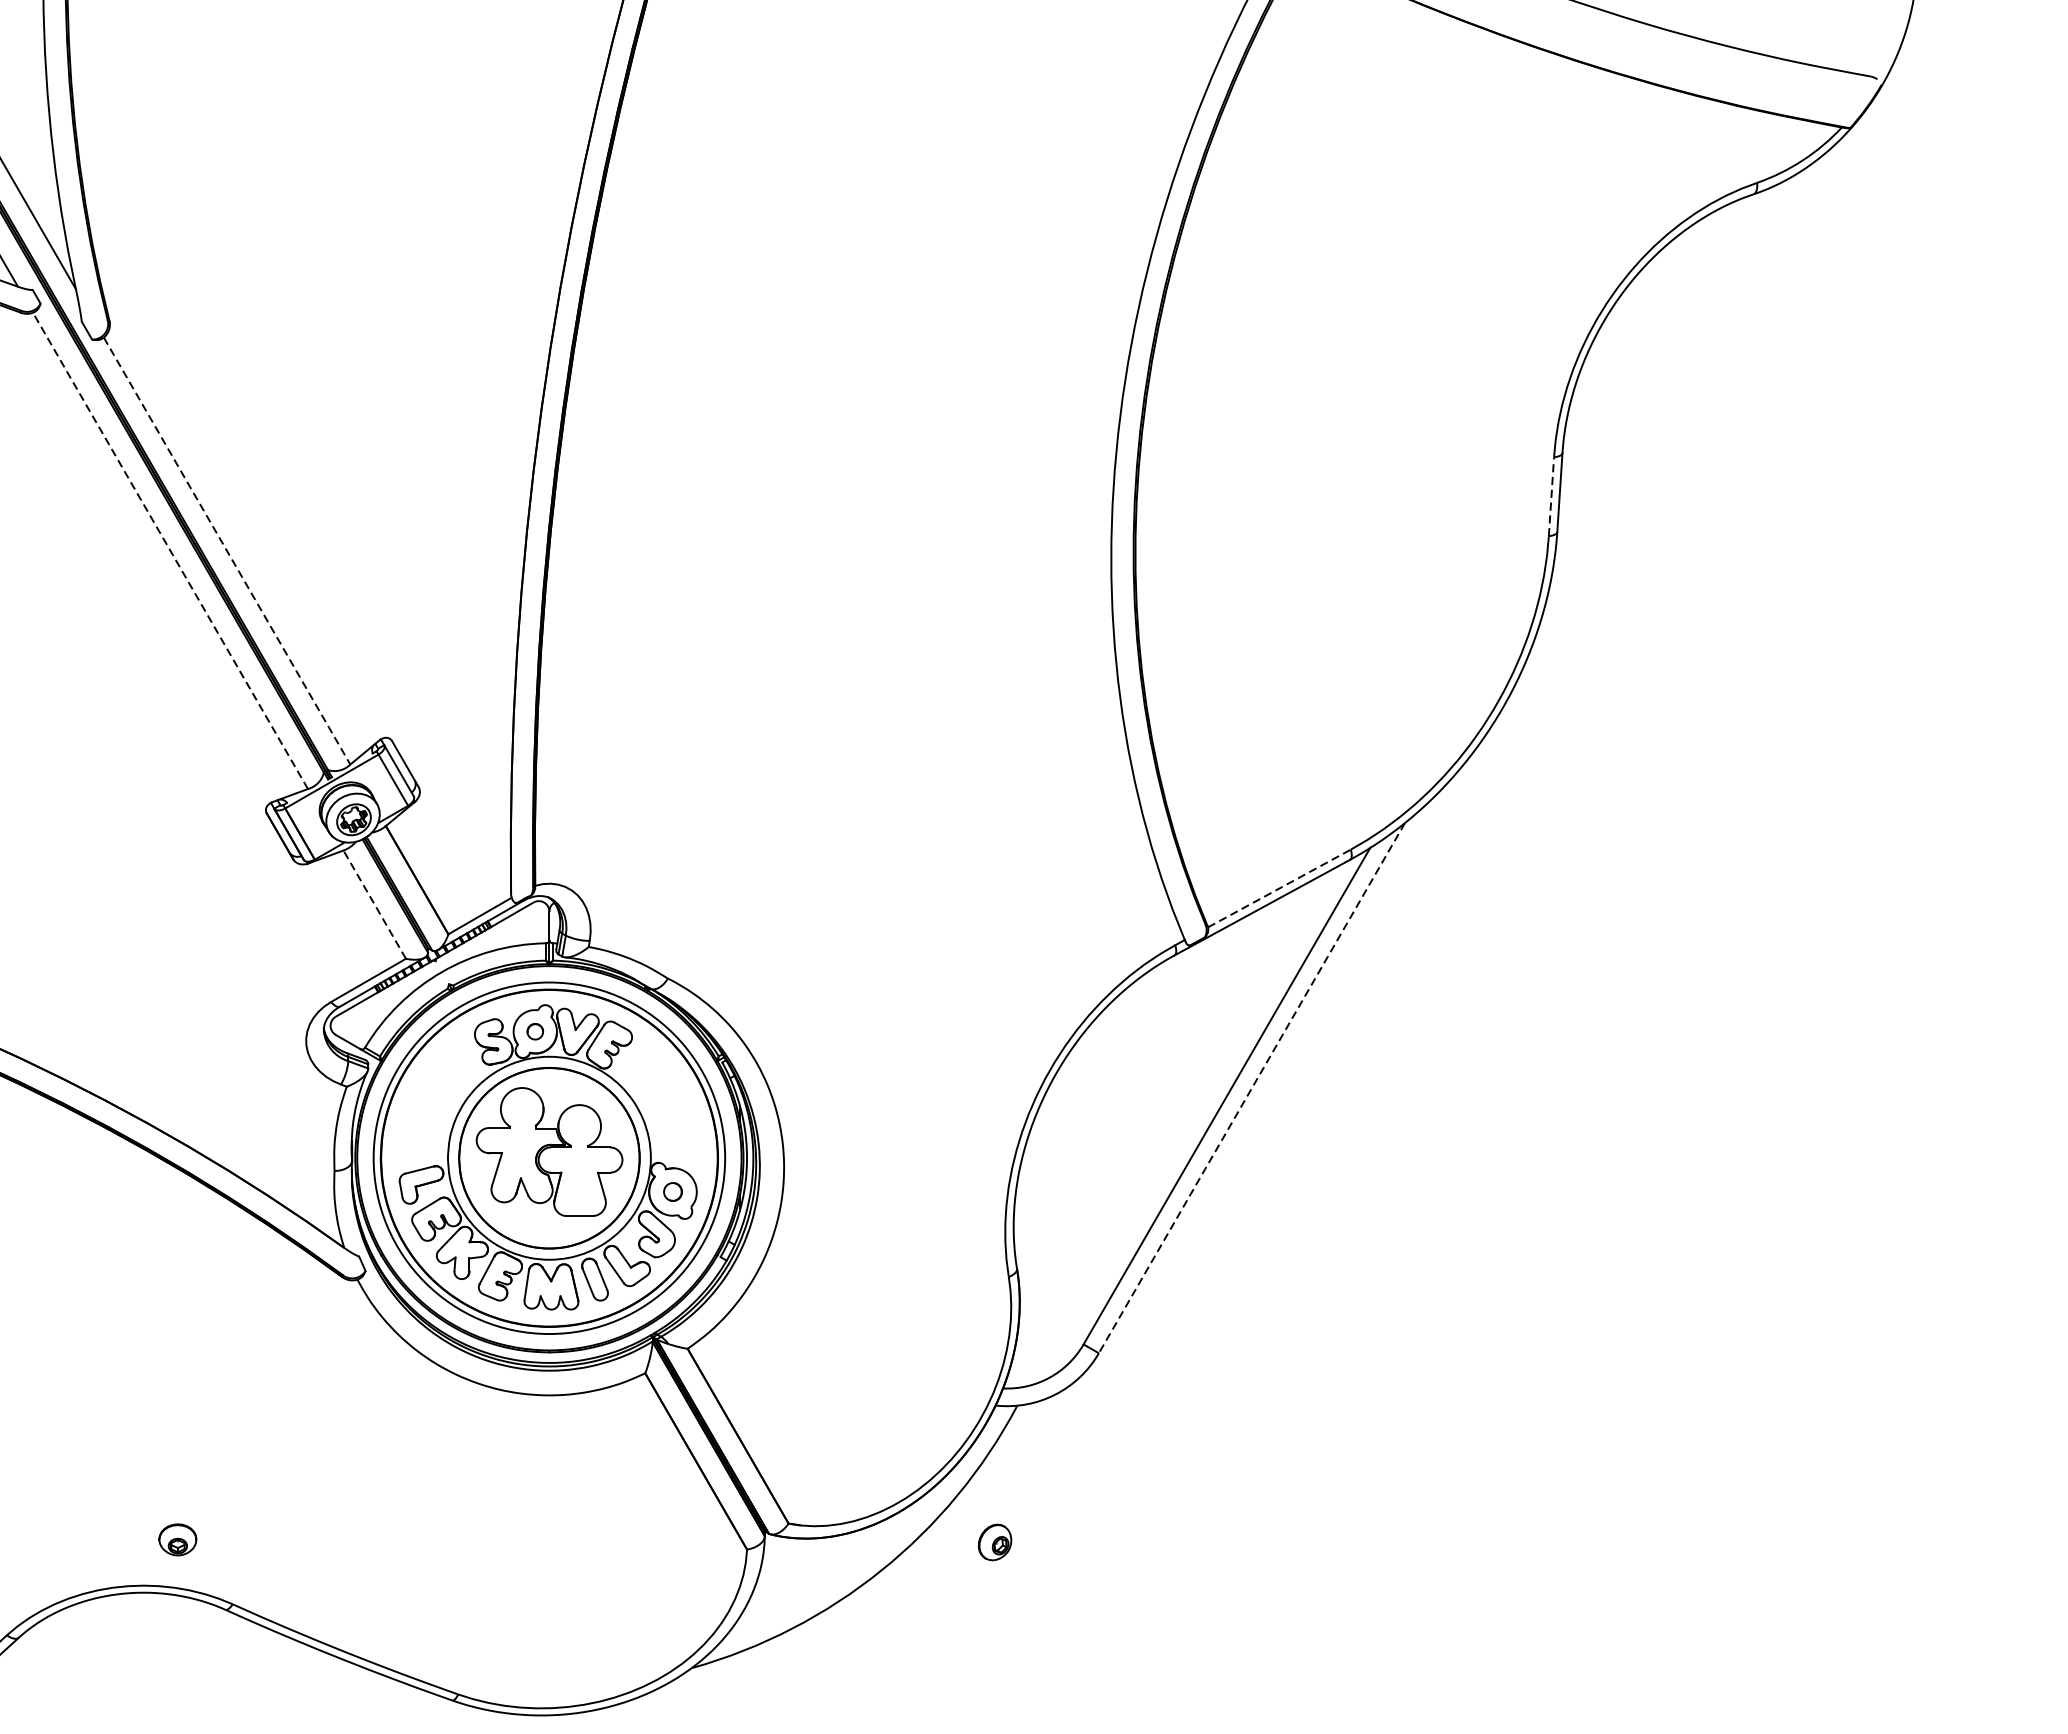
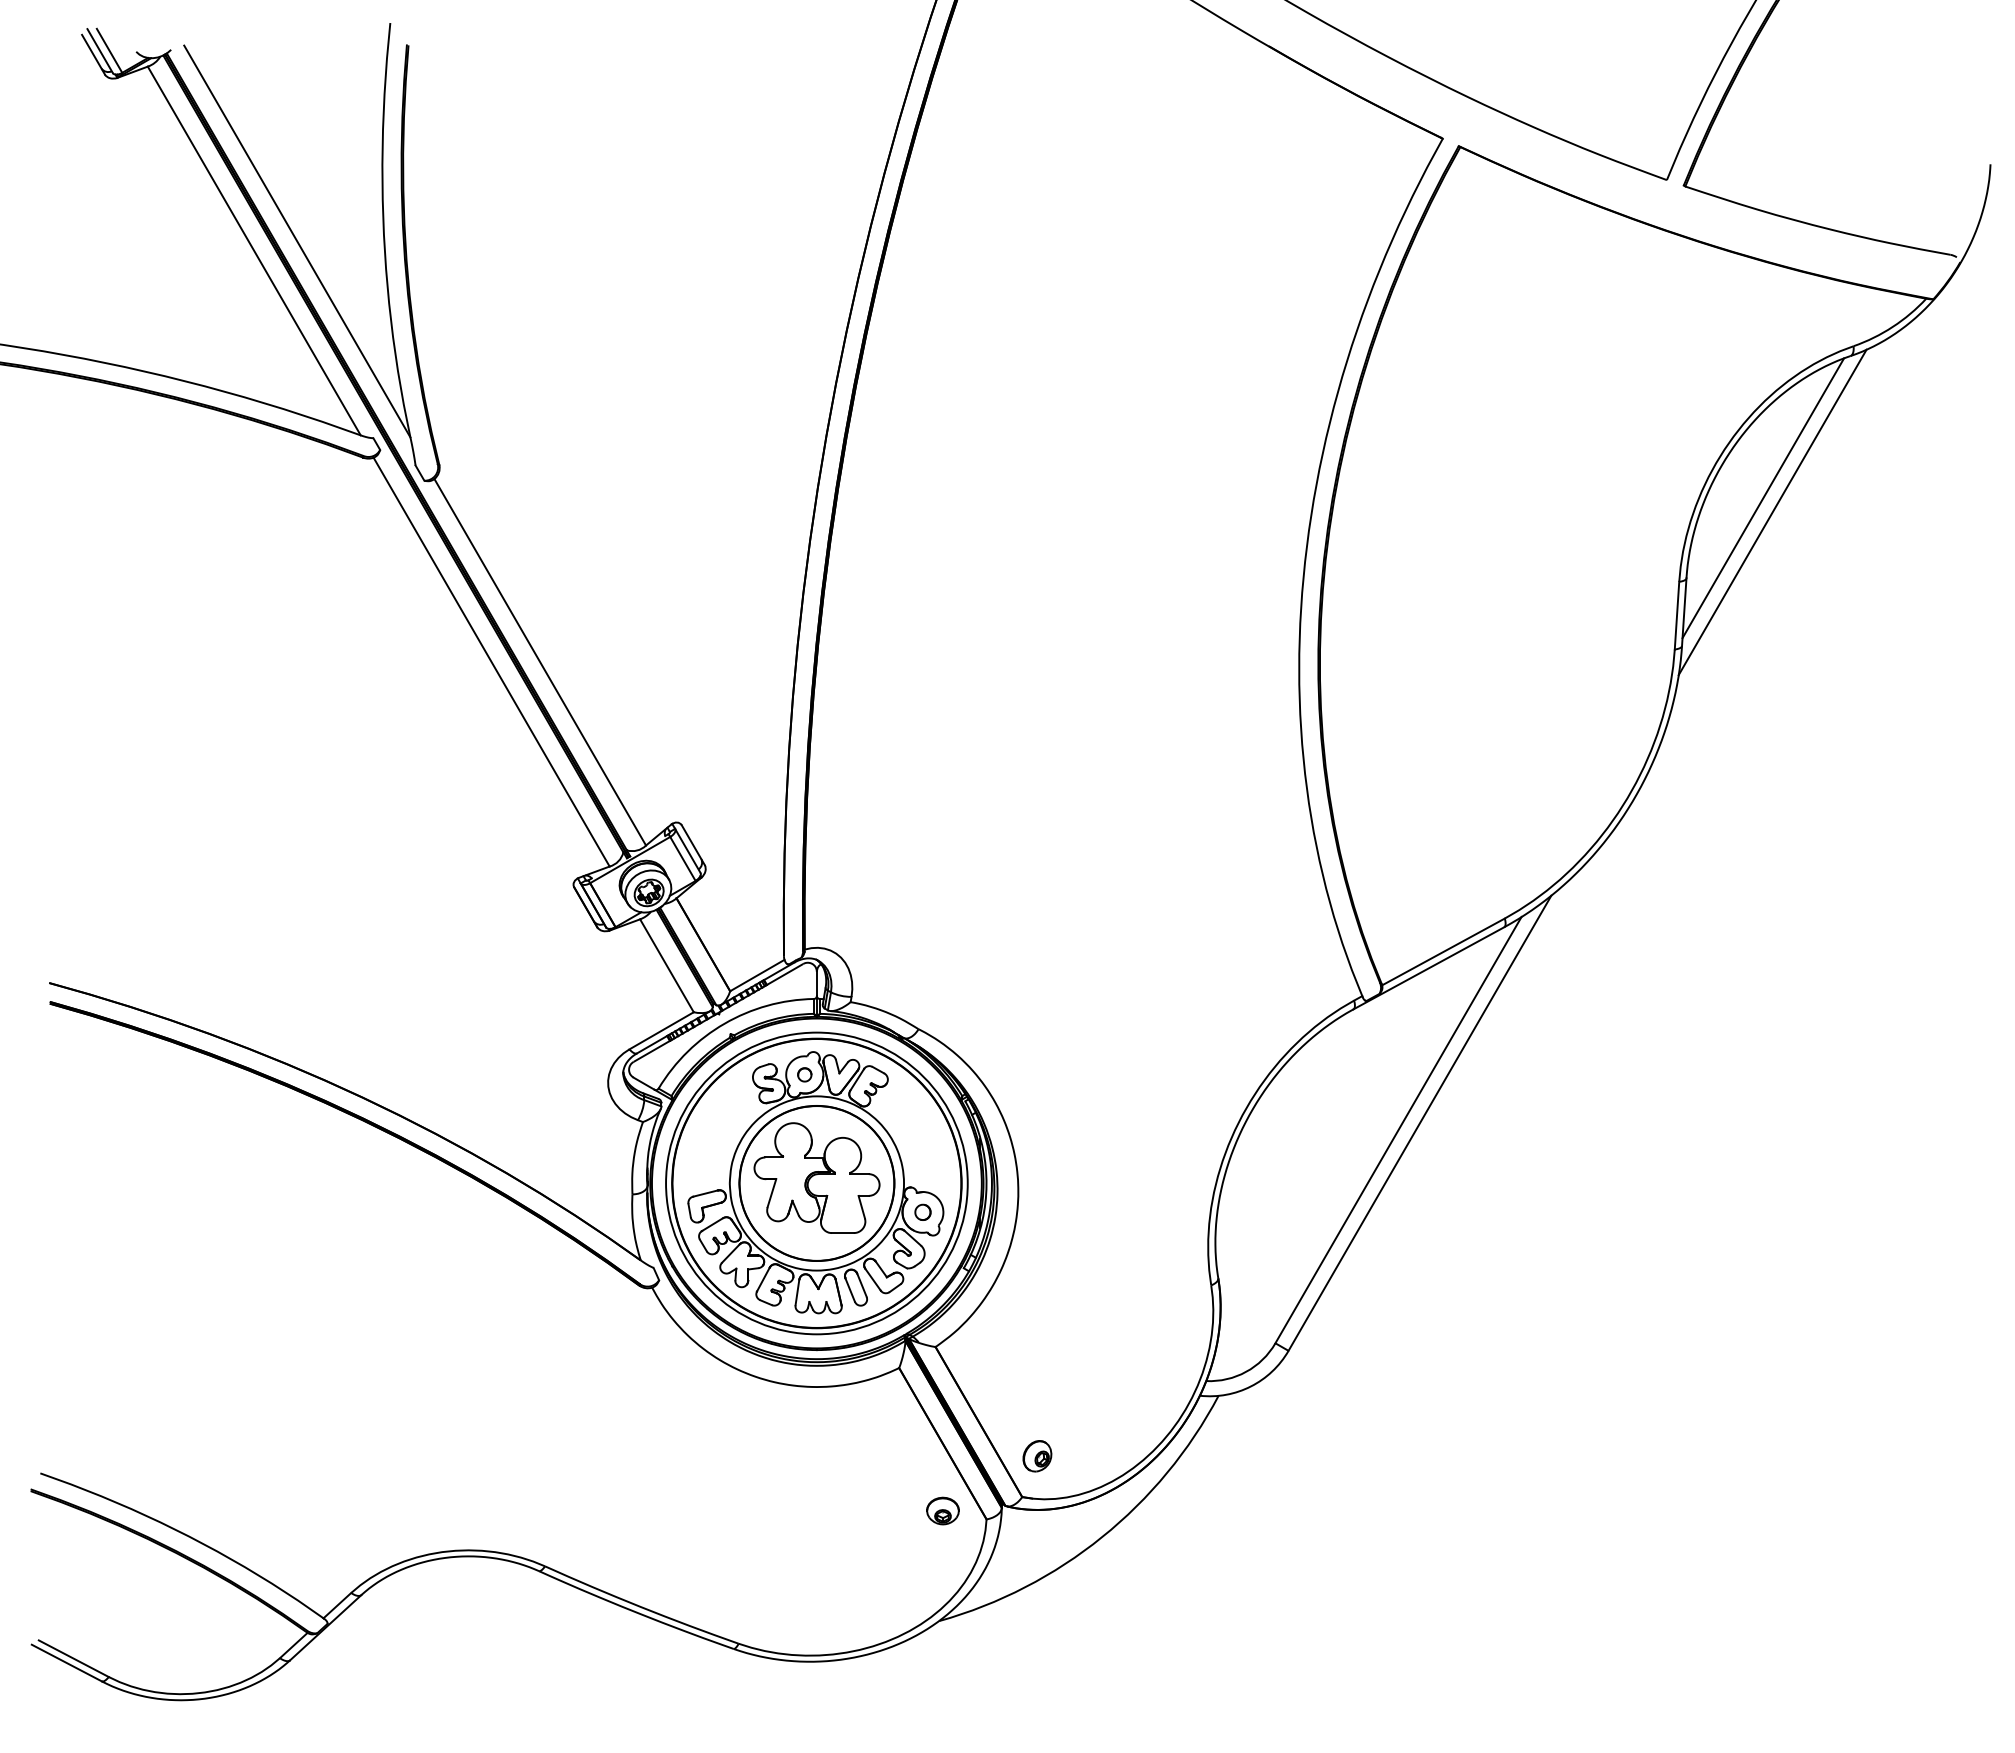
line: (1652, 360) -> (1763, 498), added
line: (1662, 376) -> (1772, 512), added
line: (1552, 496) -> (1677, 615), dashed -> solid
line: (170, 550) -> (491, 661), dashed -> solid
line: (227, 551) -> (540, 662), dashed -> solid
line: (1279, 888) -> (1443, 951), dashed -> solid
line: (374, 904) -> (666, 965), dashed -> solid
line: (1251, 1088) -> (1419, 1123), dashed -> solid
part: (177, 1539) -> (942, 1510), moved
part: (995, 1542) -> (1037, 1456), moved

